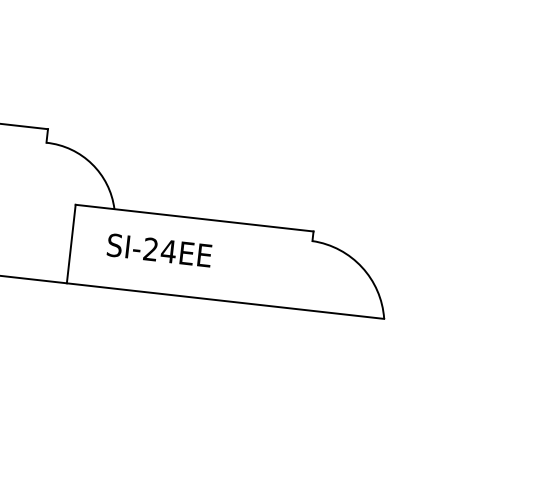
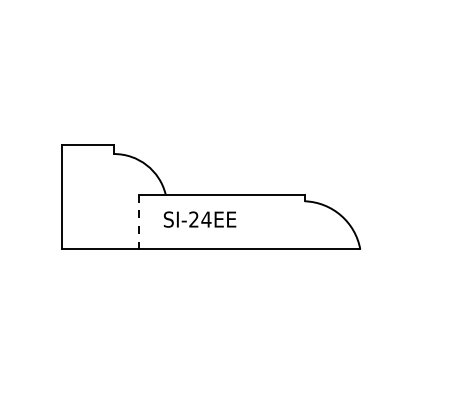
line: (71, 244) -> (138, 222), solid -> dashed

